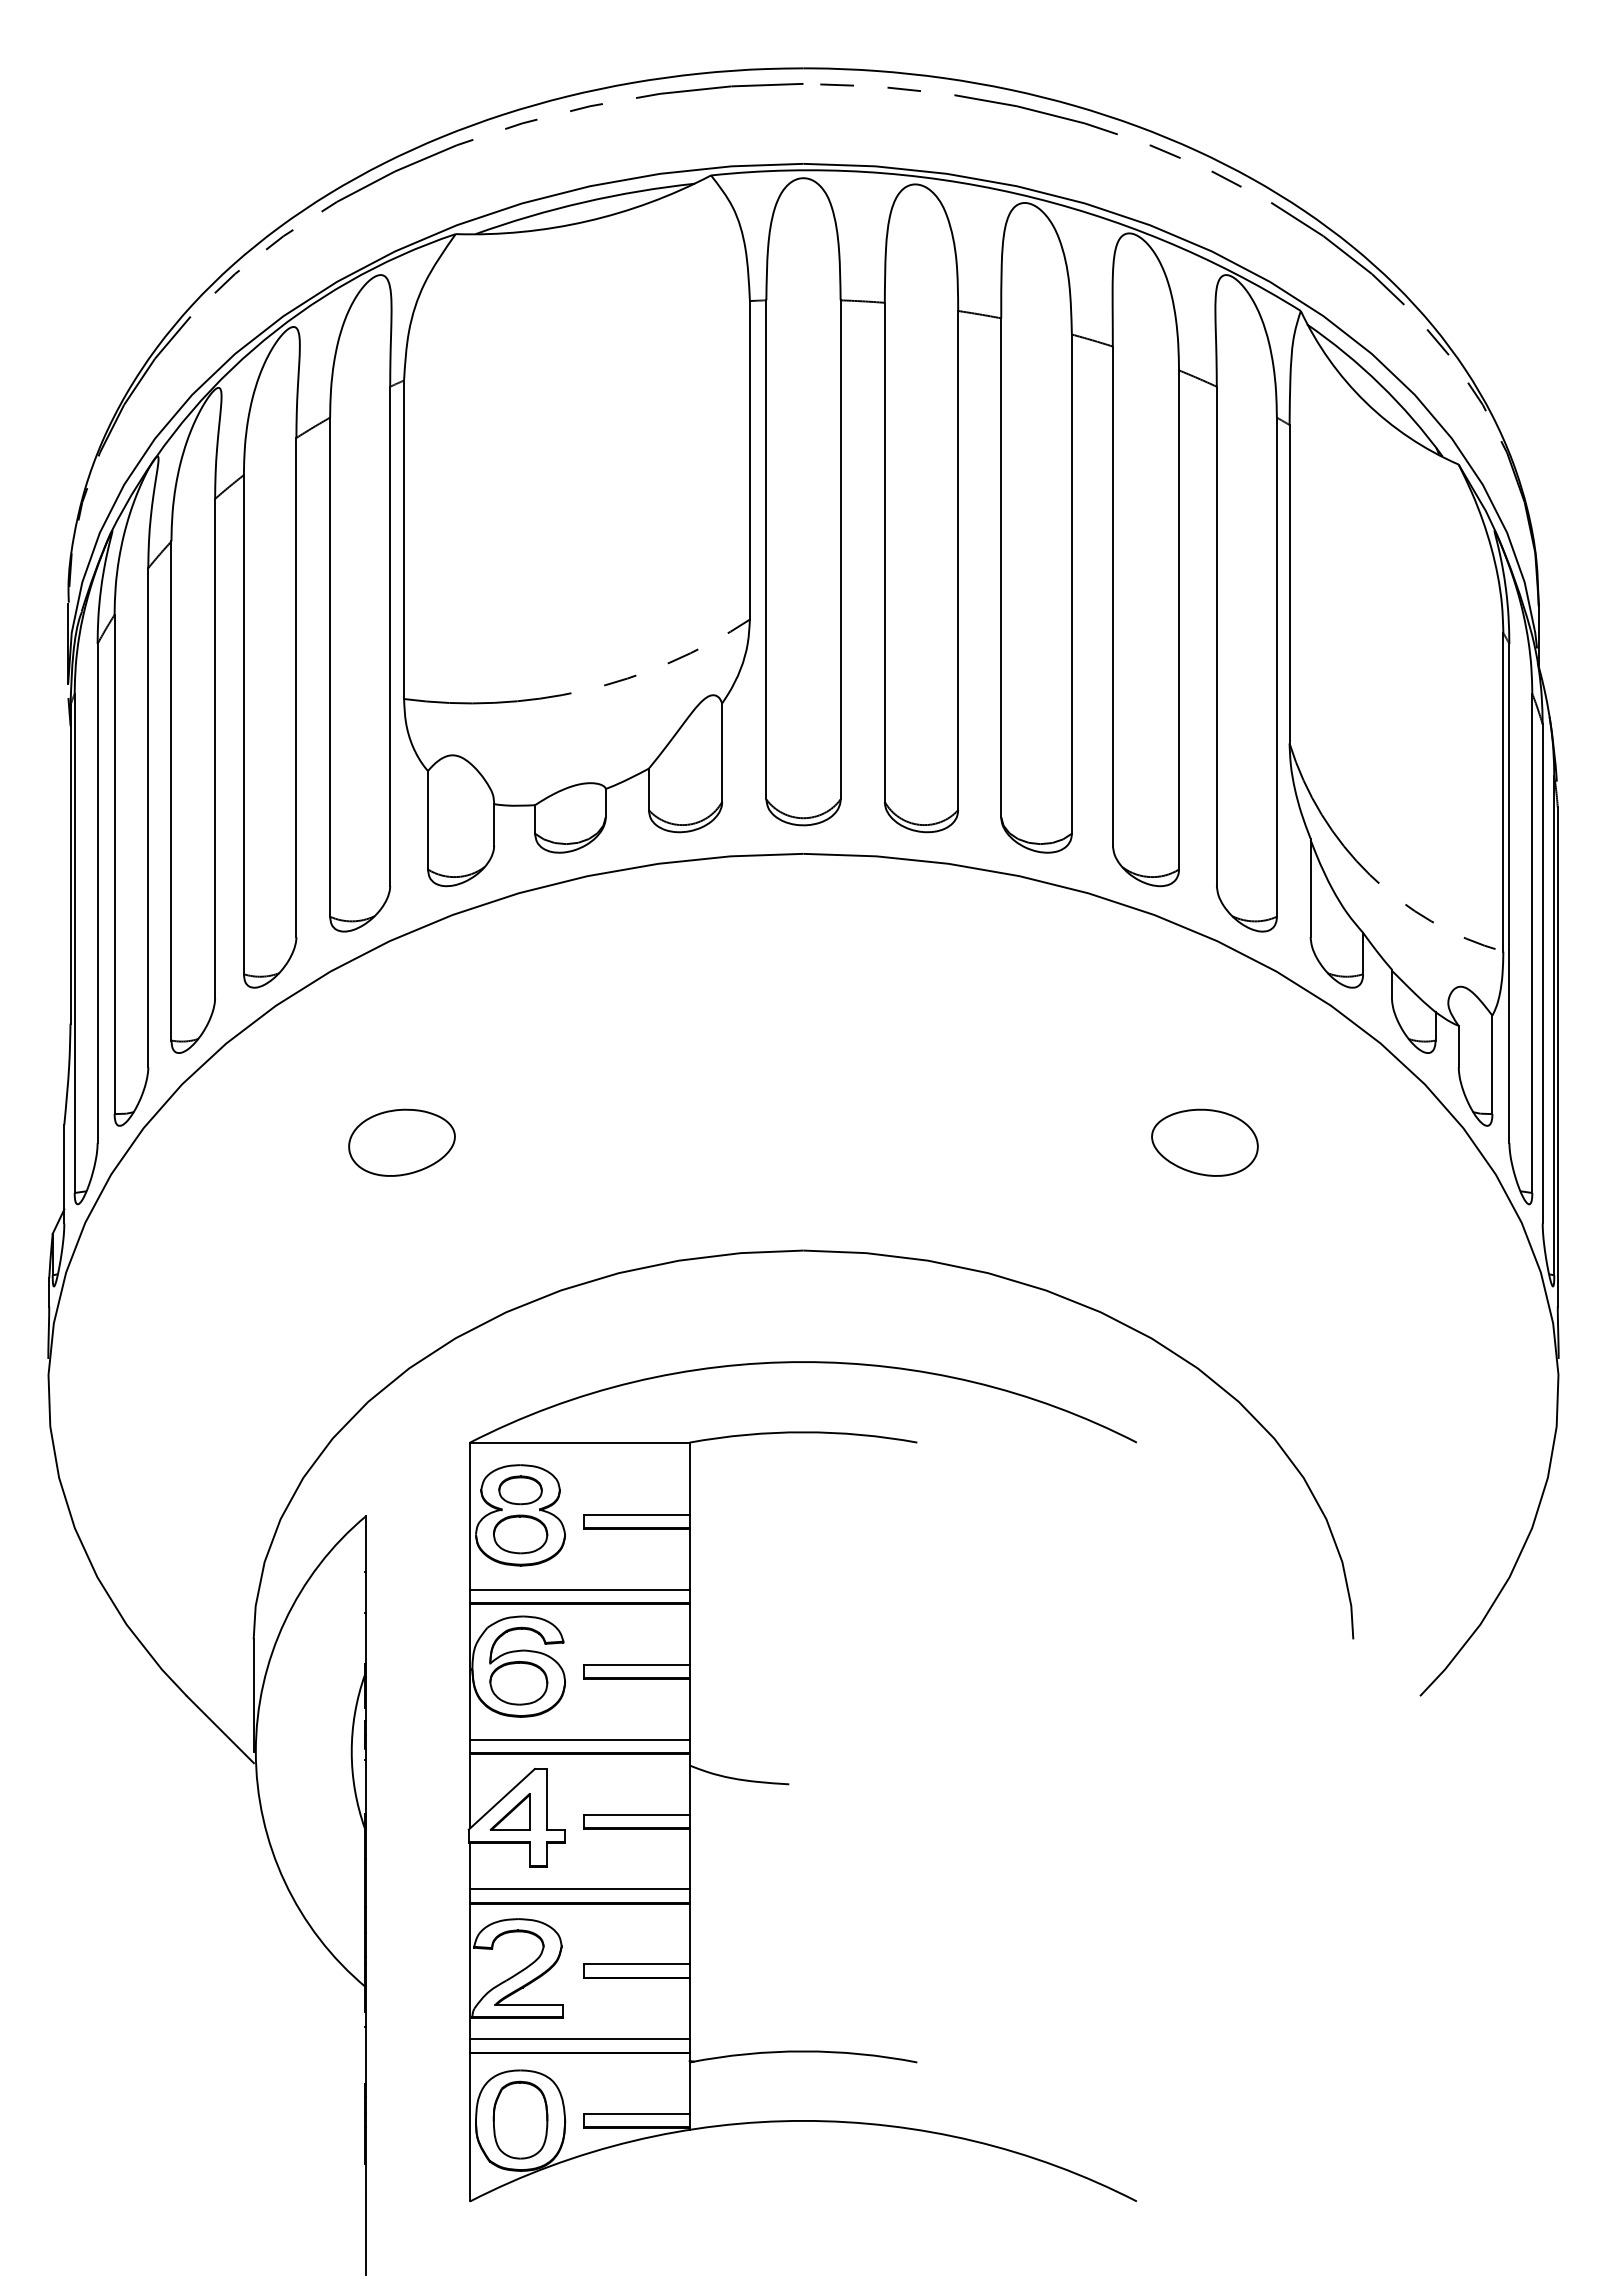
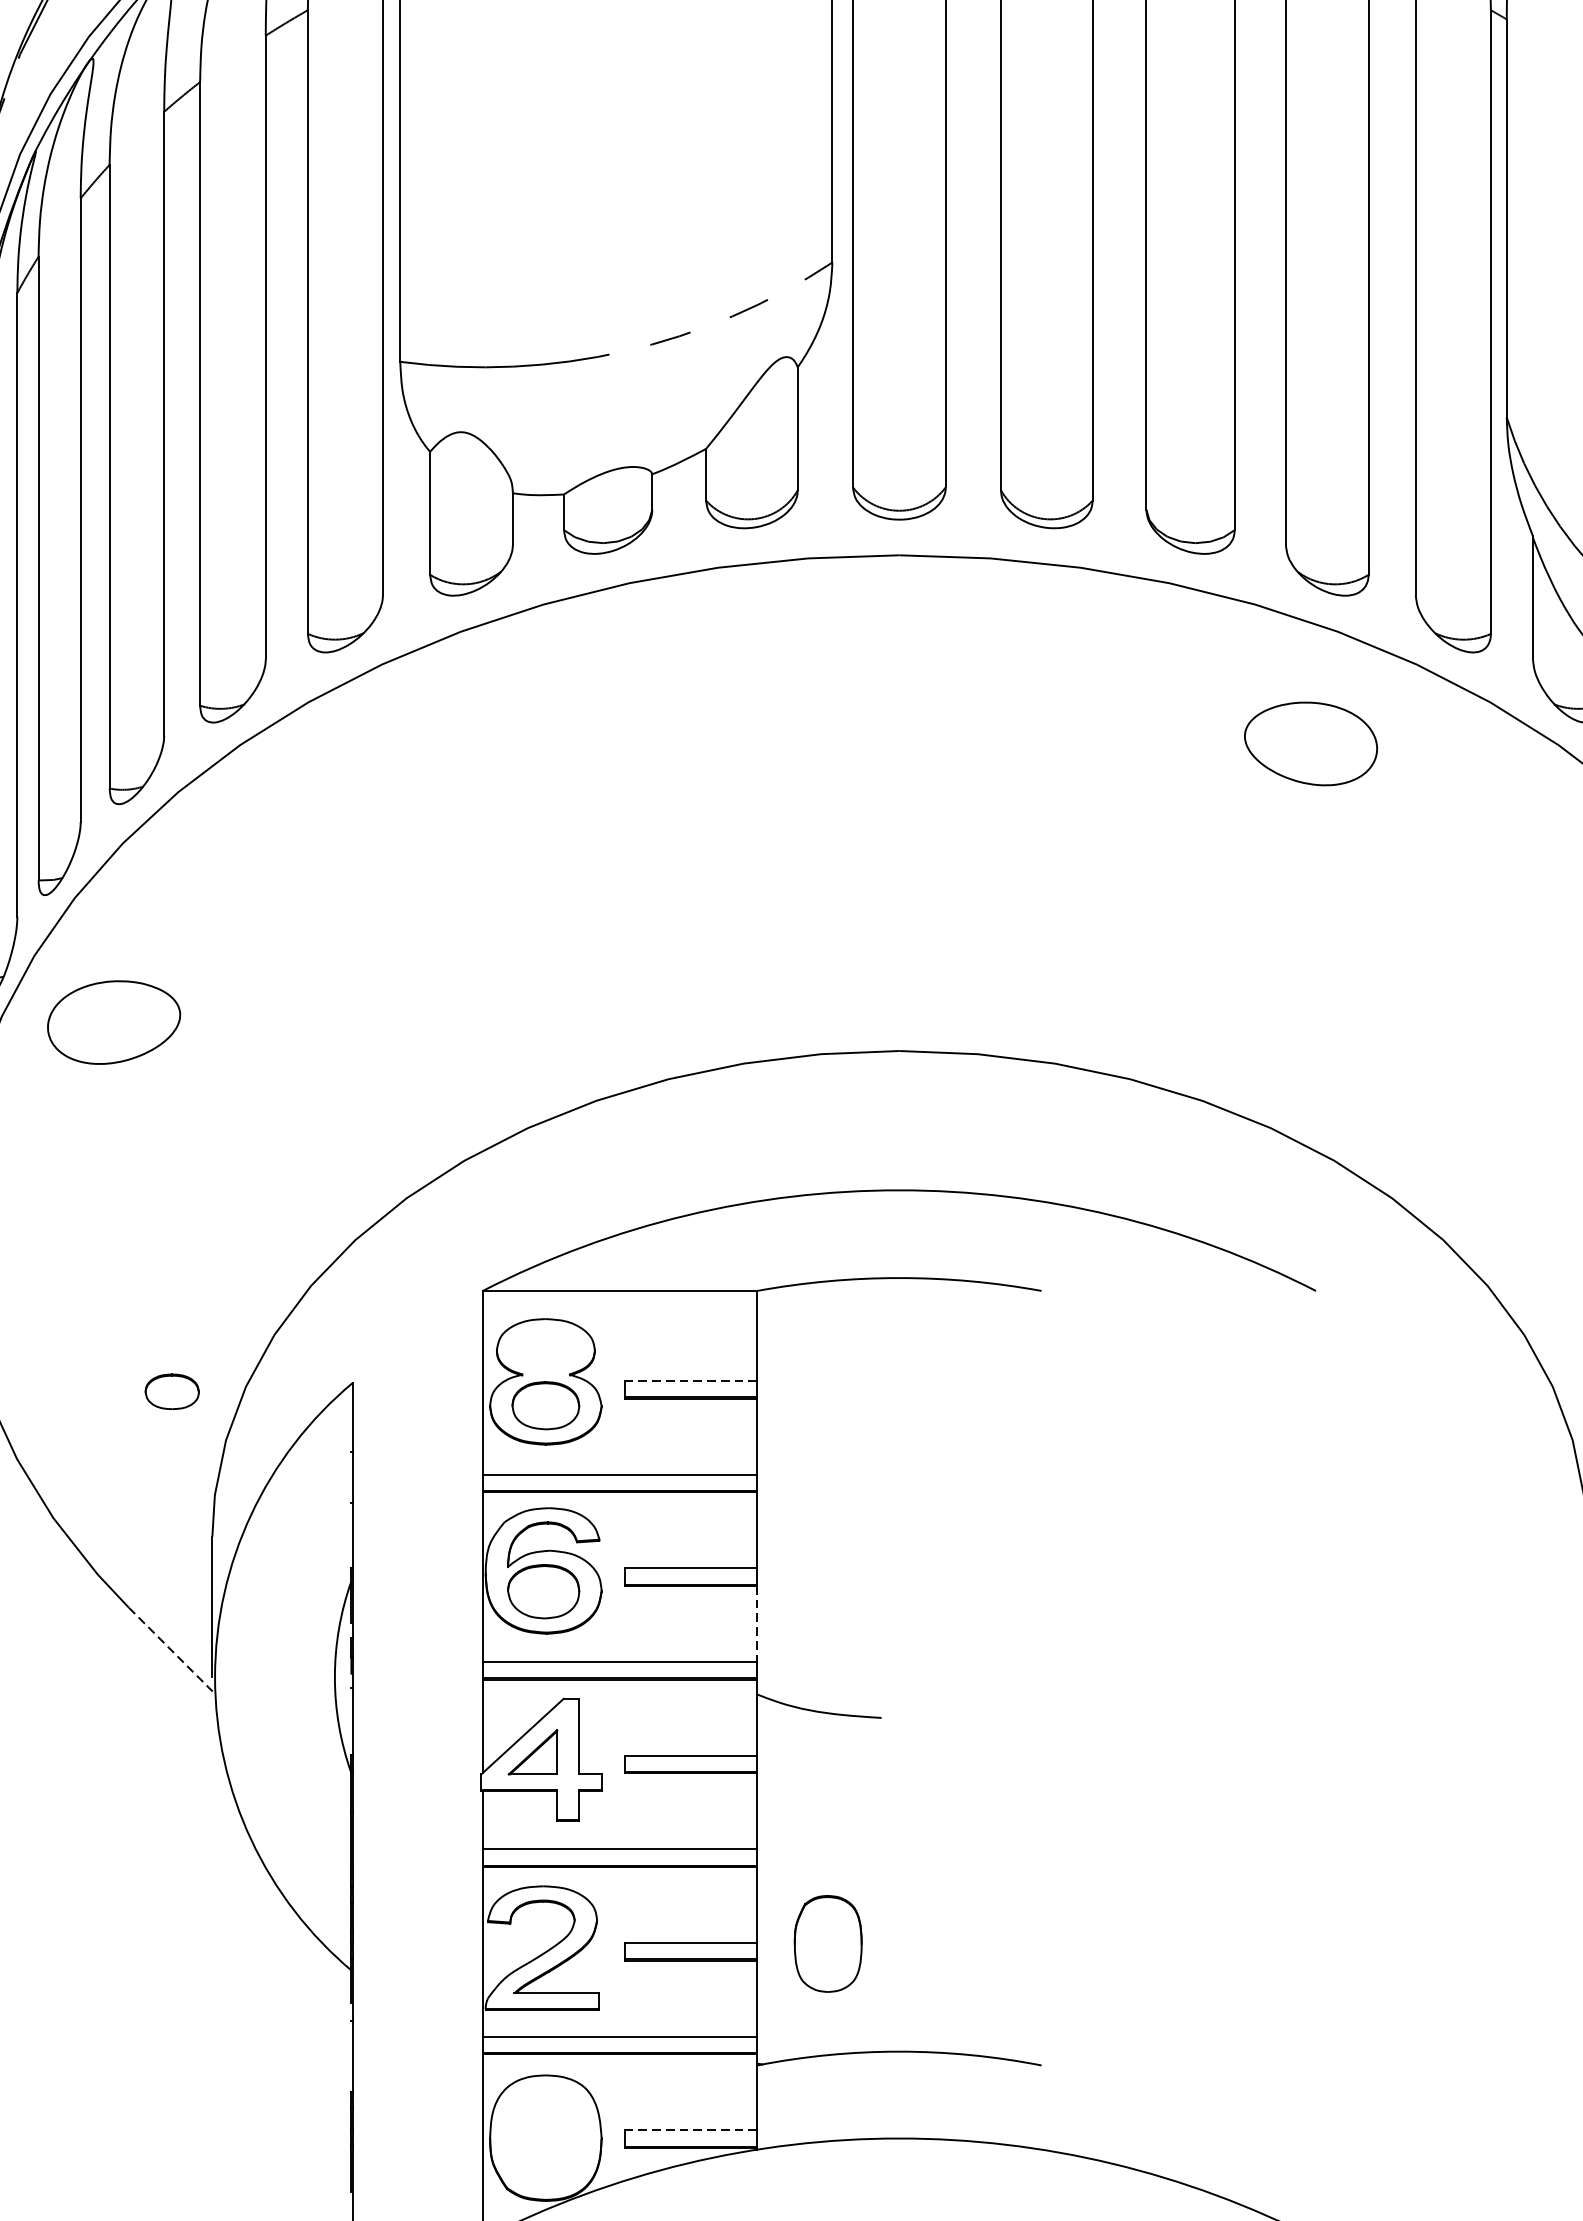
part: (401, 1142) -> (113, 1022), moved
part: (1204, 1142) -> (1310, 743), moved
part: (520, 1490) -> (172, 1392), moved
line: (636, 1514) -> (690, 1380), solid -> dashed
line: (689, 1709) -> (756, 1624), solid -> dashed
line: (220, 1730) -> (170, 1650), solid -> dashed
line: (636, 2114) -> (690, 2130), solid -> dashed
part: (520, 2119) -> (828, 1943), moved

